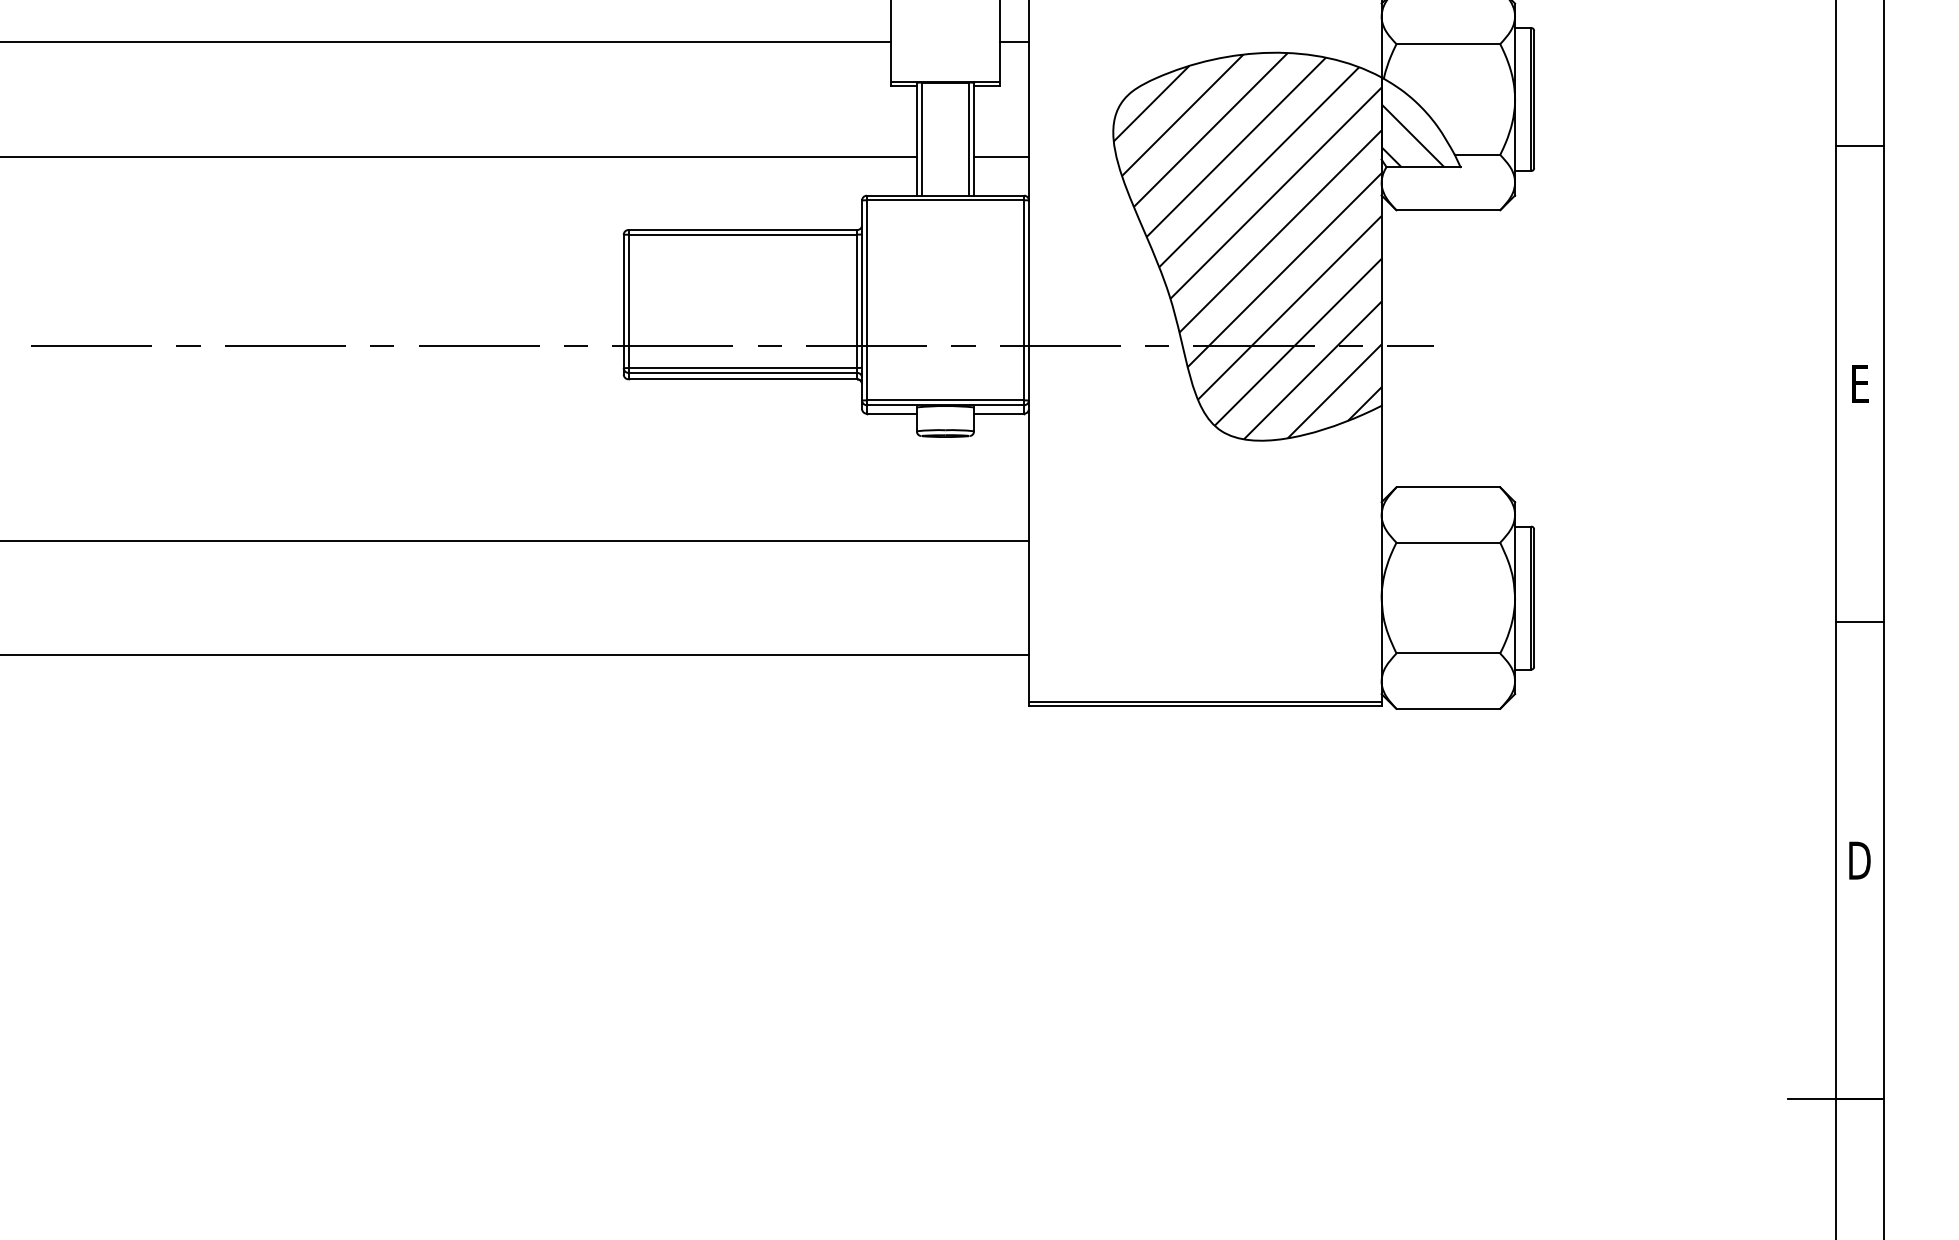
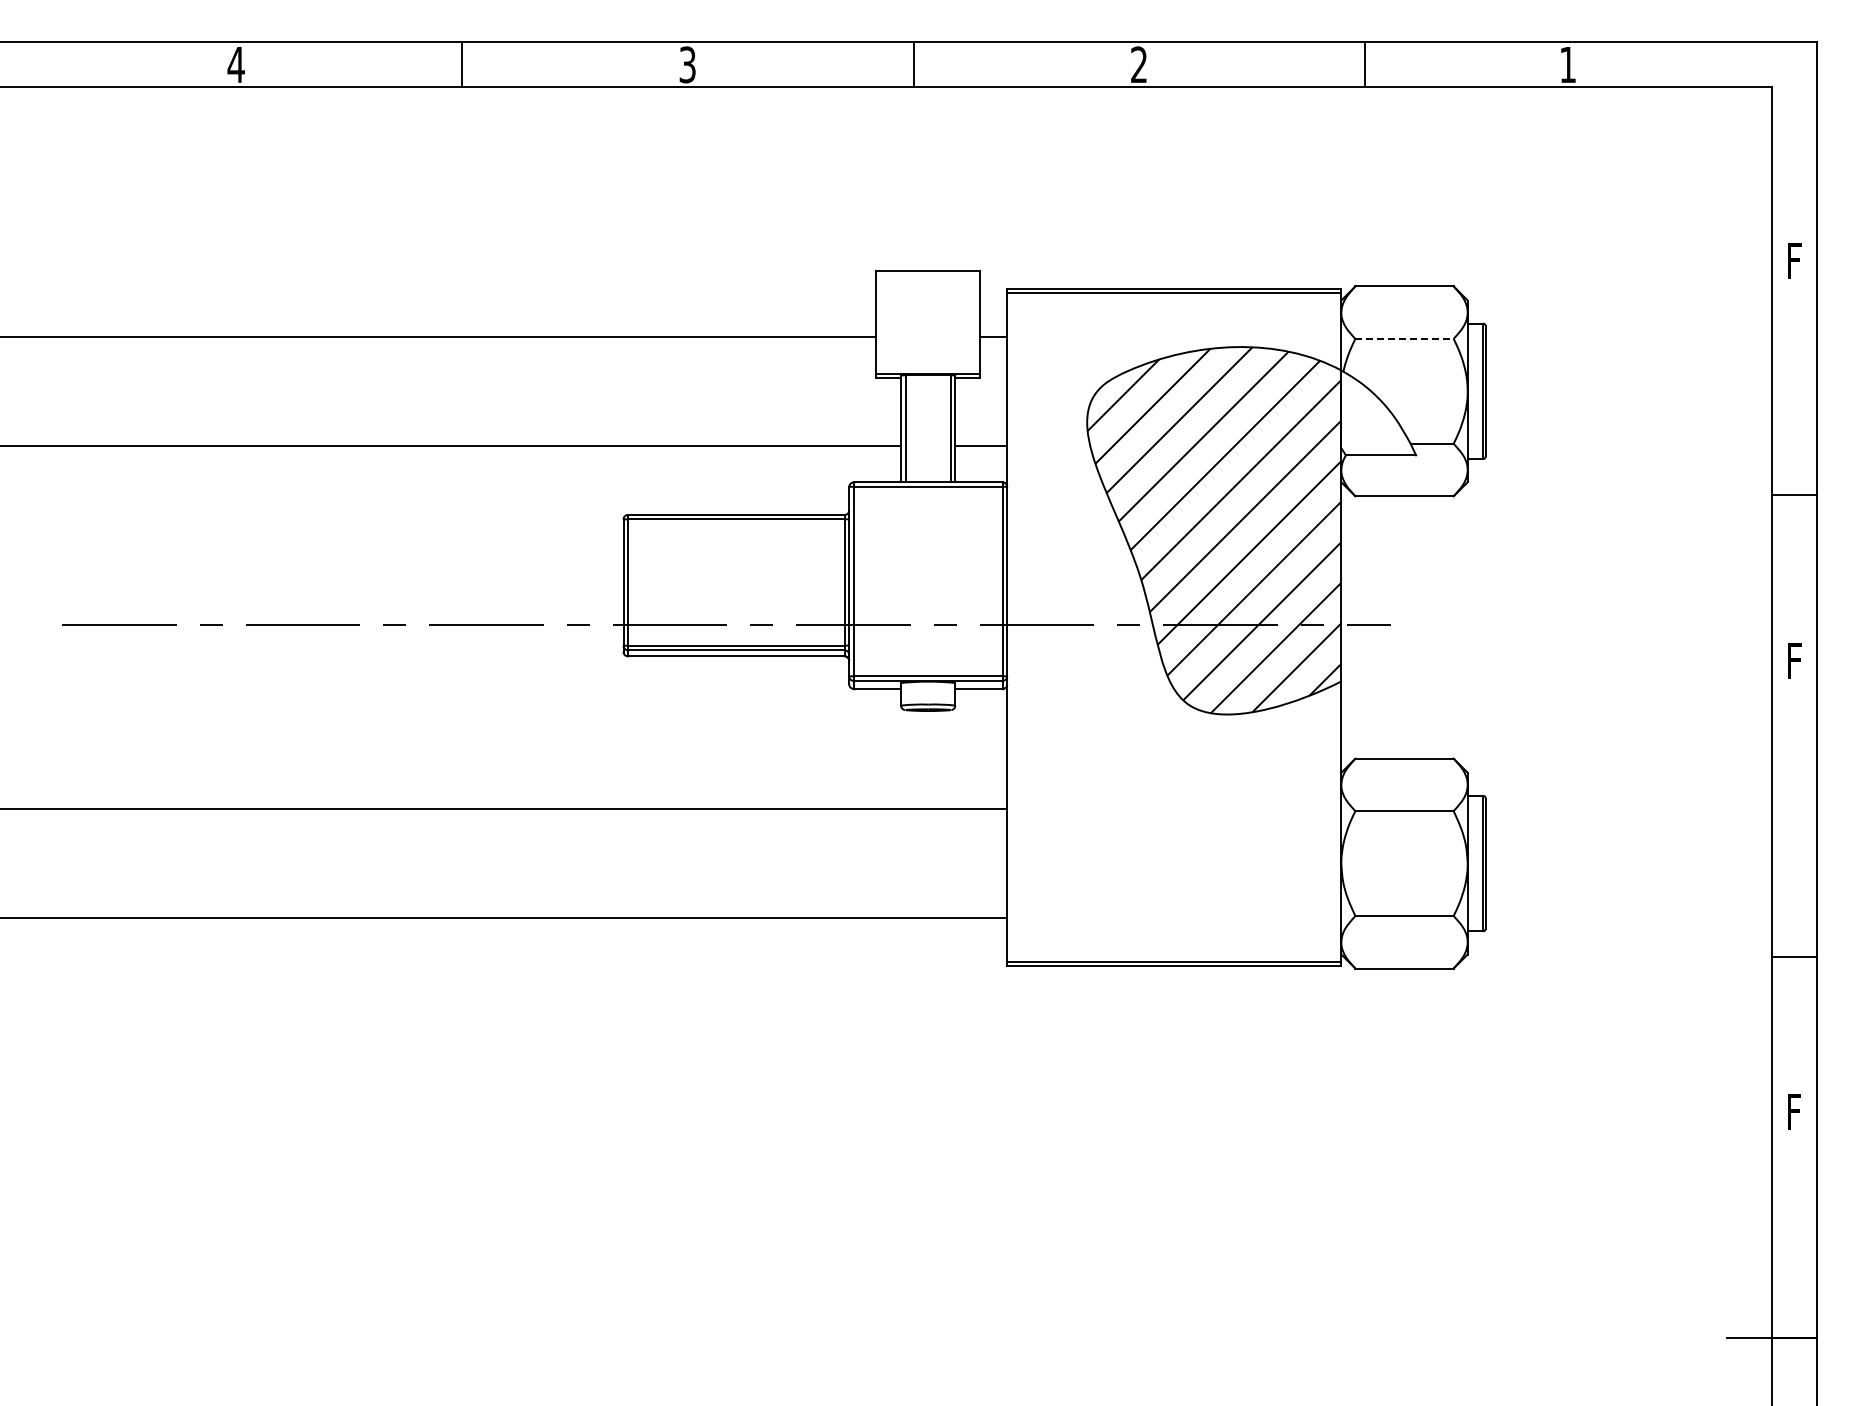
line: (1449, 43) -> (1405, 338), solid -> dashed
hatch: (1412, 135) -> (1370, 425), removed
line: (1859, 145) -> (1793, 494), moved
text: (1860, 383) -> (1794, 660), E -> F
line: (1859, 622) -> (1793, 957), moved
text: (1860, 860) -> (1794, 1112), D -> F

